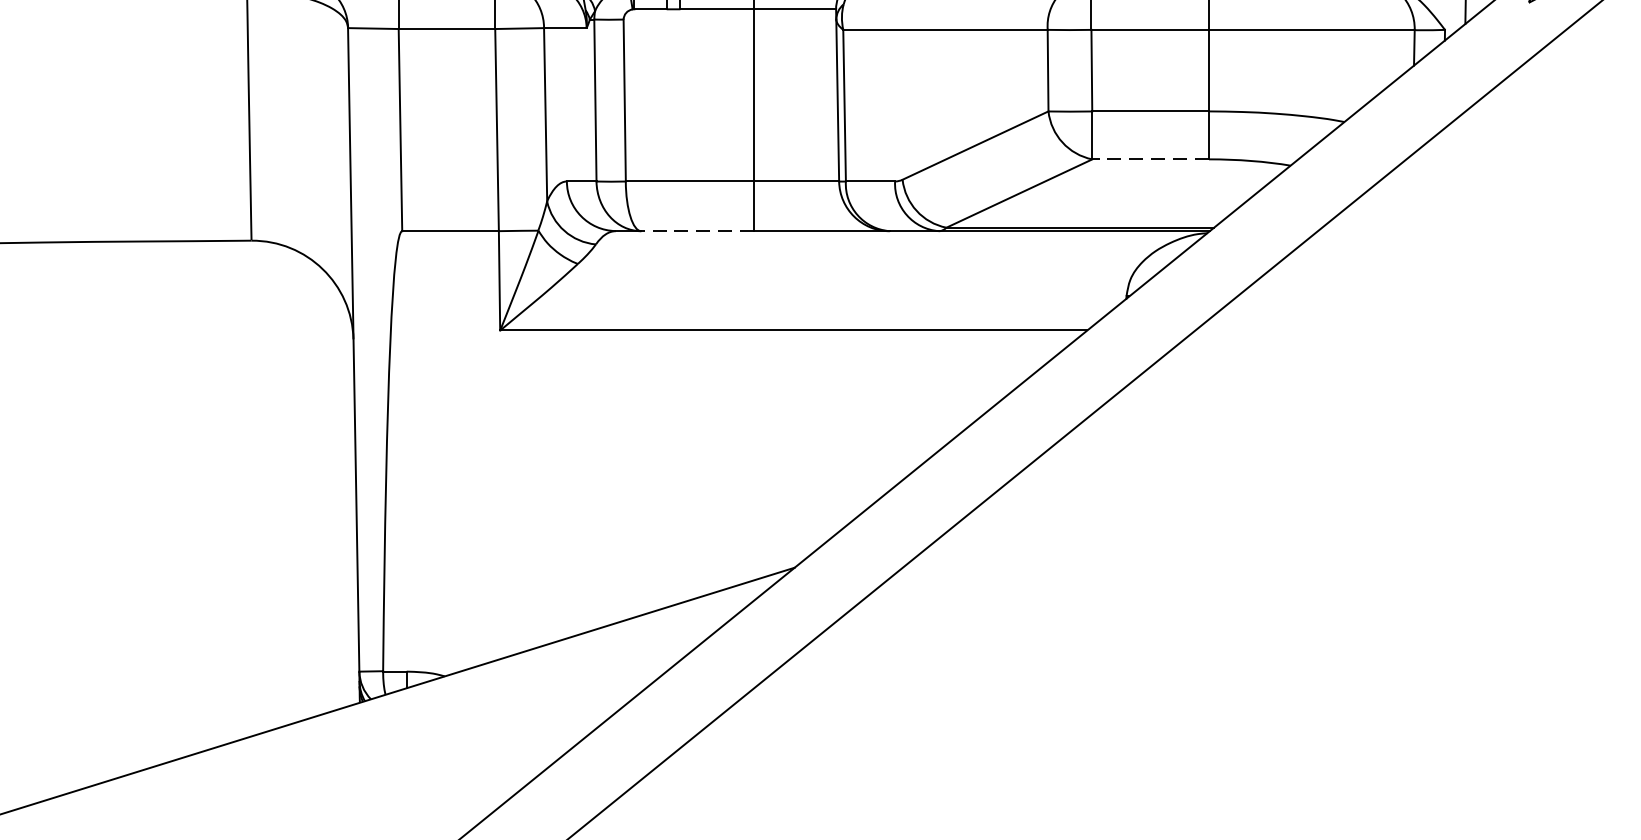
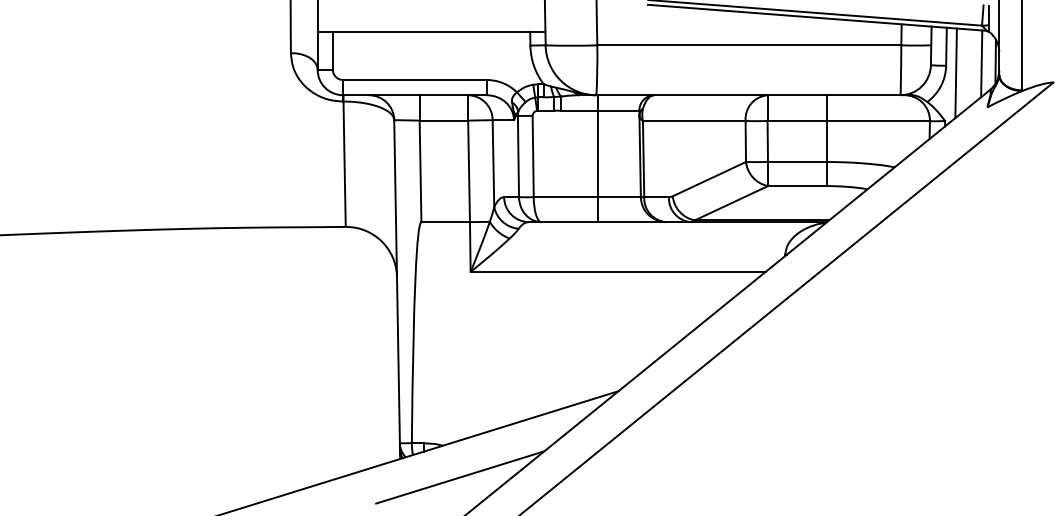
line: (1149, 160) -> (796, 186), dashed -> solid
line: (697, 231) -> (569, 222), dashed -> solid
line: (480, 739) -> (460, 477), added

